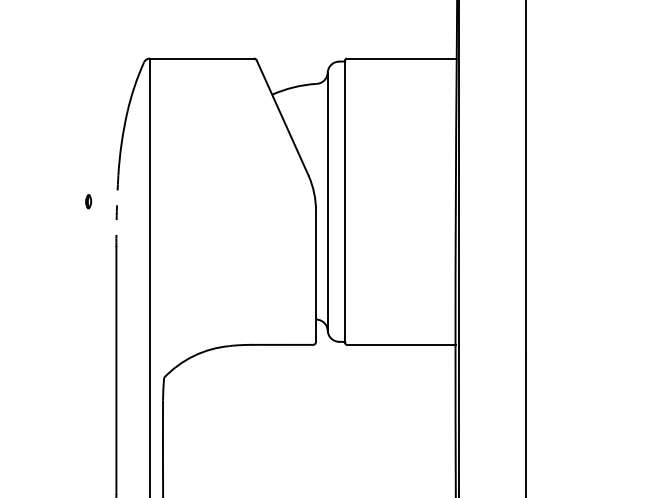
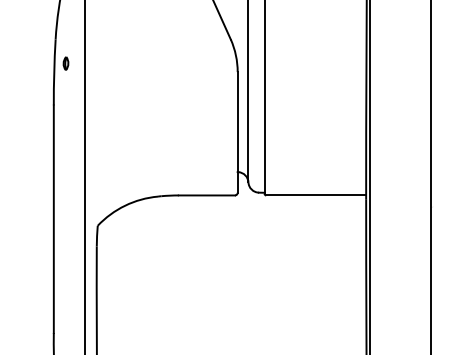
part: (88, 201) -> (65, 63), moved
arc: (116, 211) -> (53, 72), dashed -> solid

